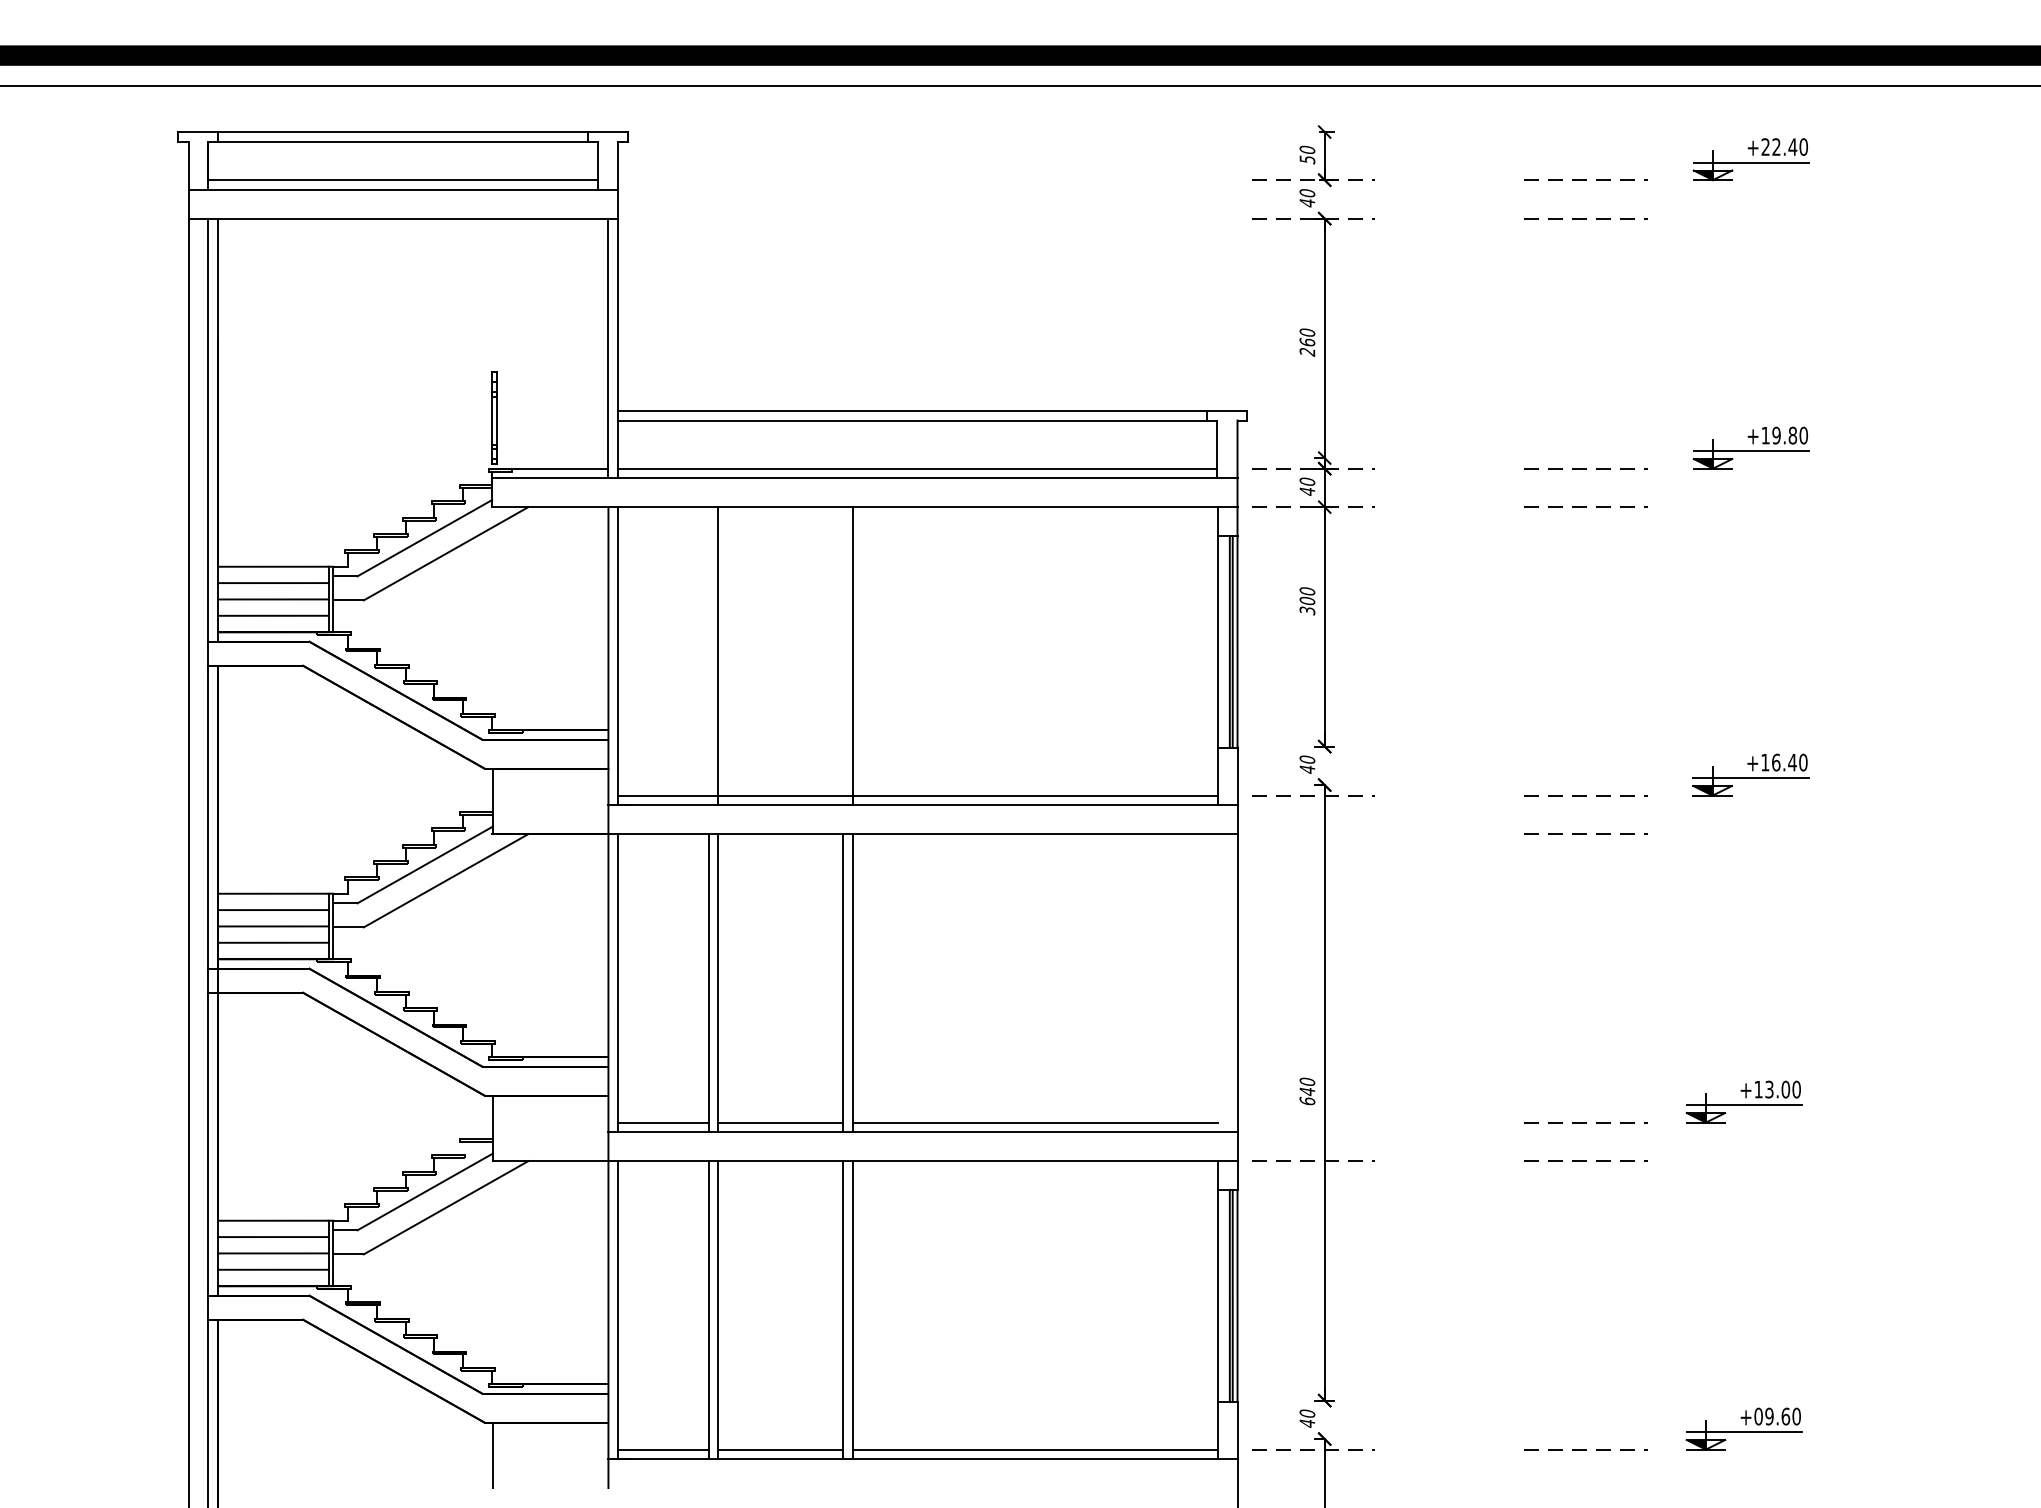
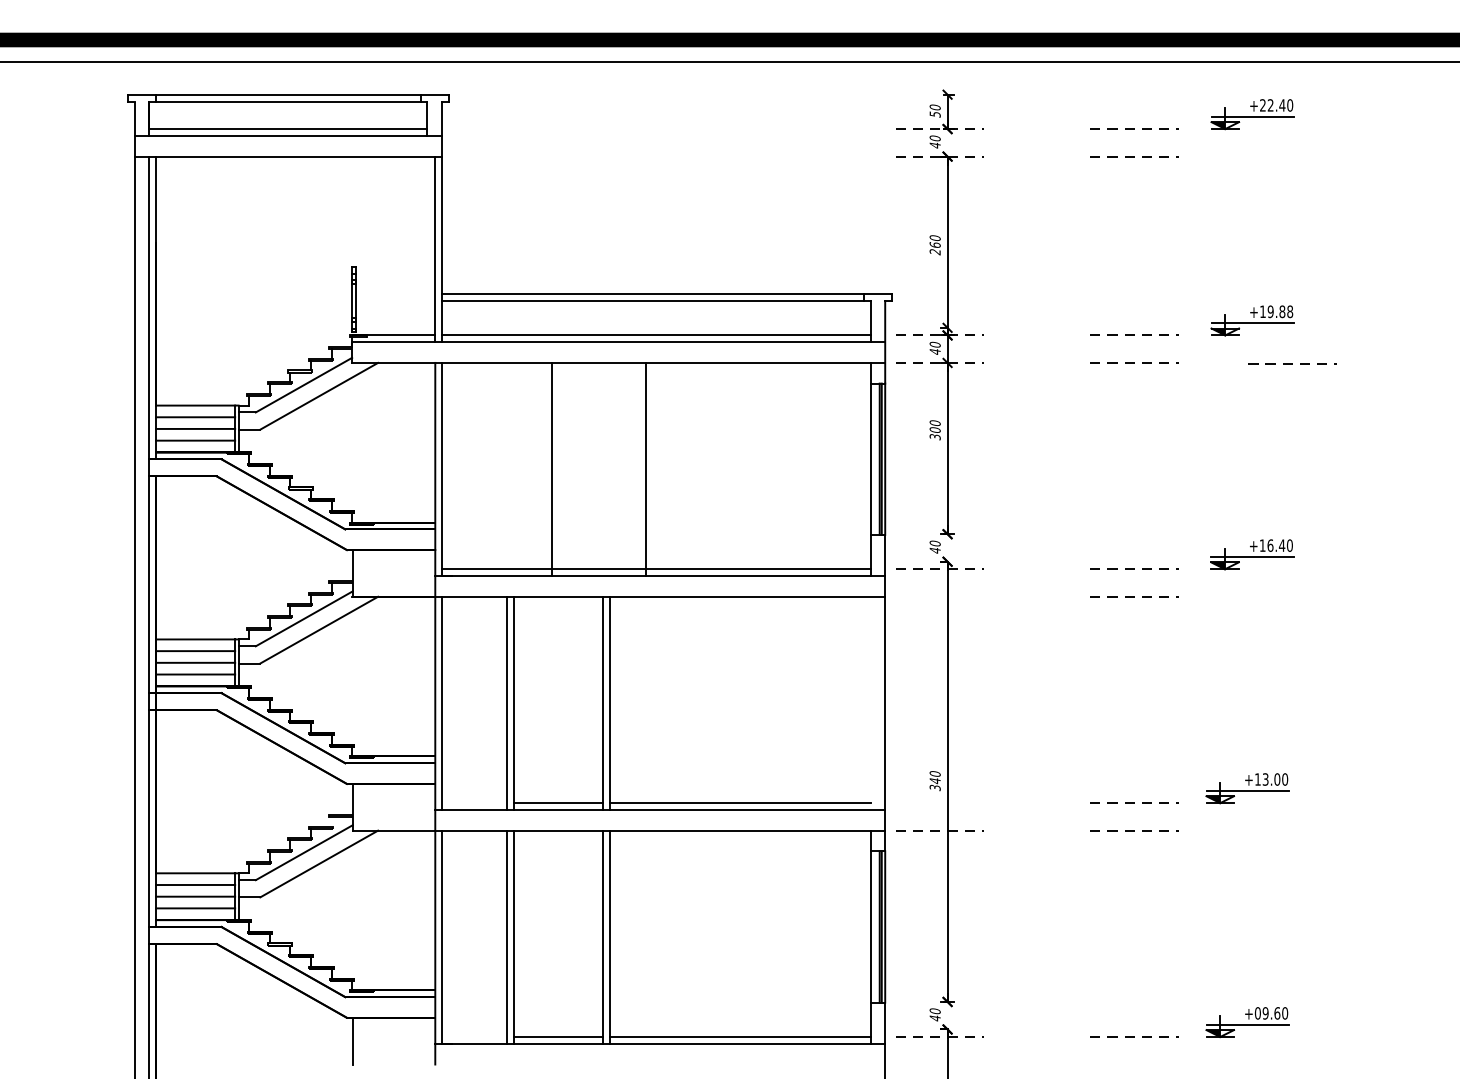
text: (1803, 435) -> (1290, 311), +19.80 -> +19.88
line: (1806, 508) -> (1292, 363), added
line: (718, 656) -> (552, 469), moved
line: (852, 656) -> (645, 469), moved
text: (1307, 1100) -> (935, 787), 640 -> 340
line: (663, 1122) -> (474, 803), removed
line: (663, 1449) -> (474, 1036), removed

